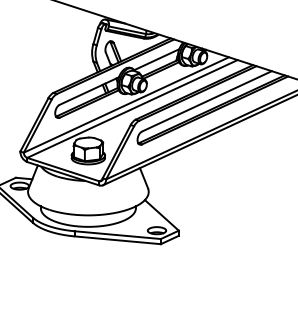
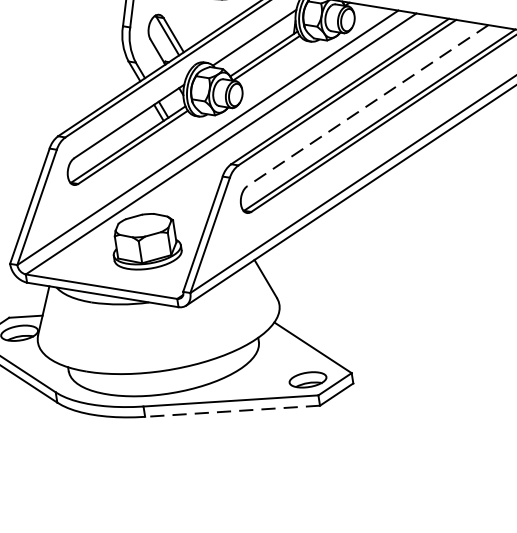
line: (206, 101) -> (367, 106), solid -> dashed
line: (117, 240) -> (231, 411), solid -> dashed

